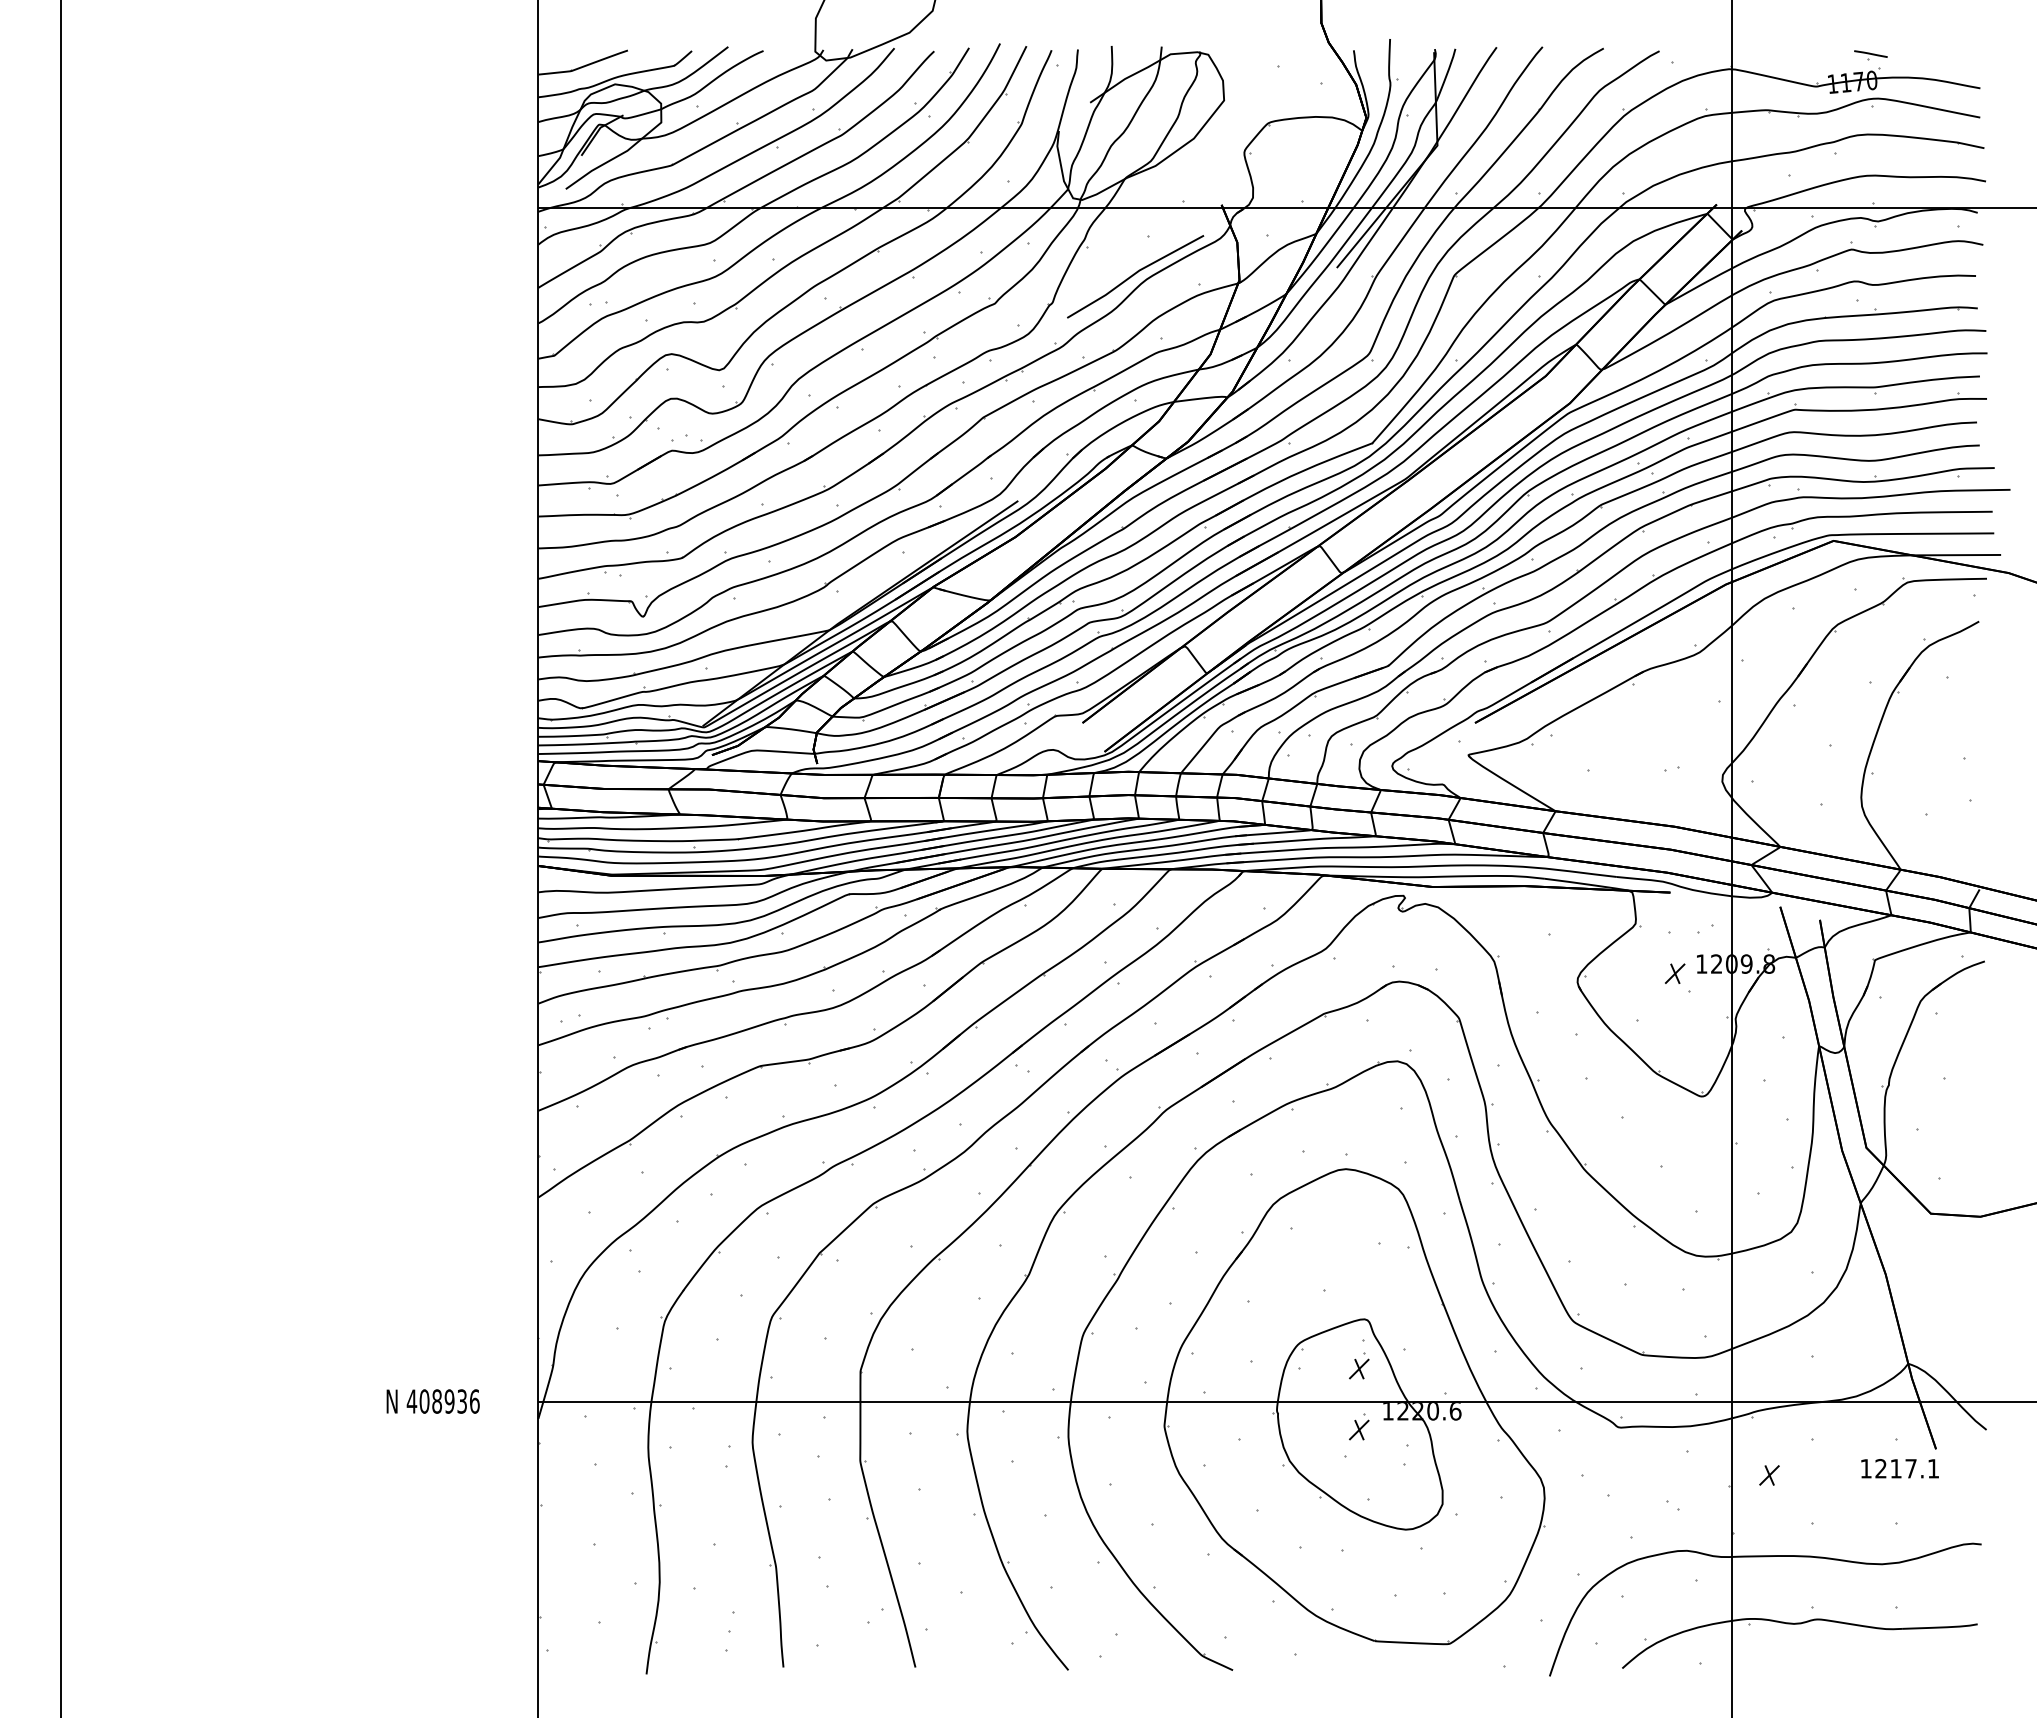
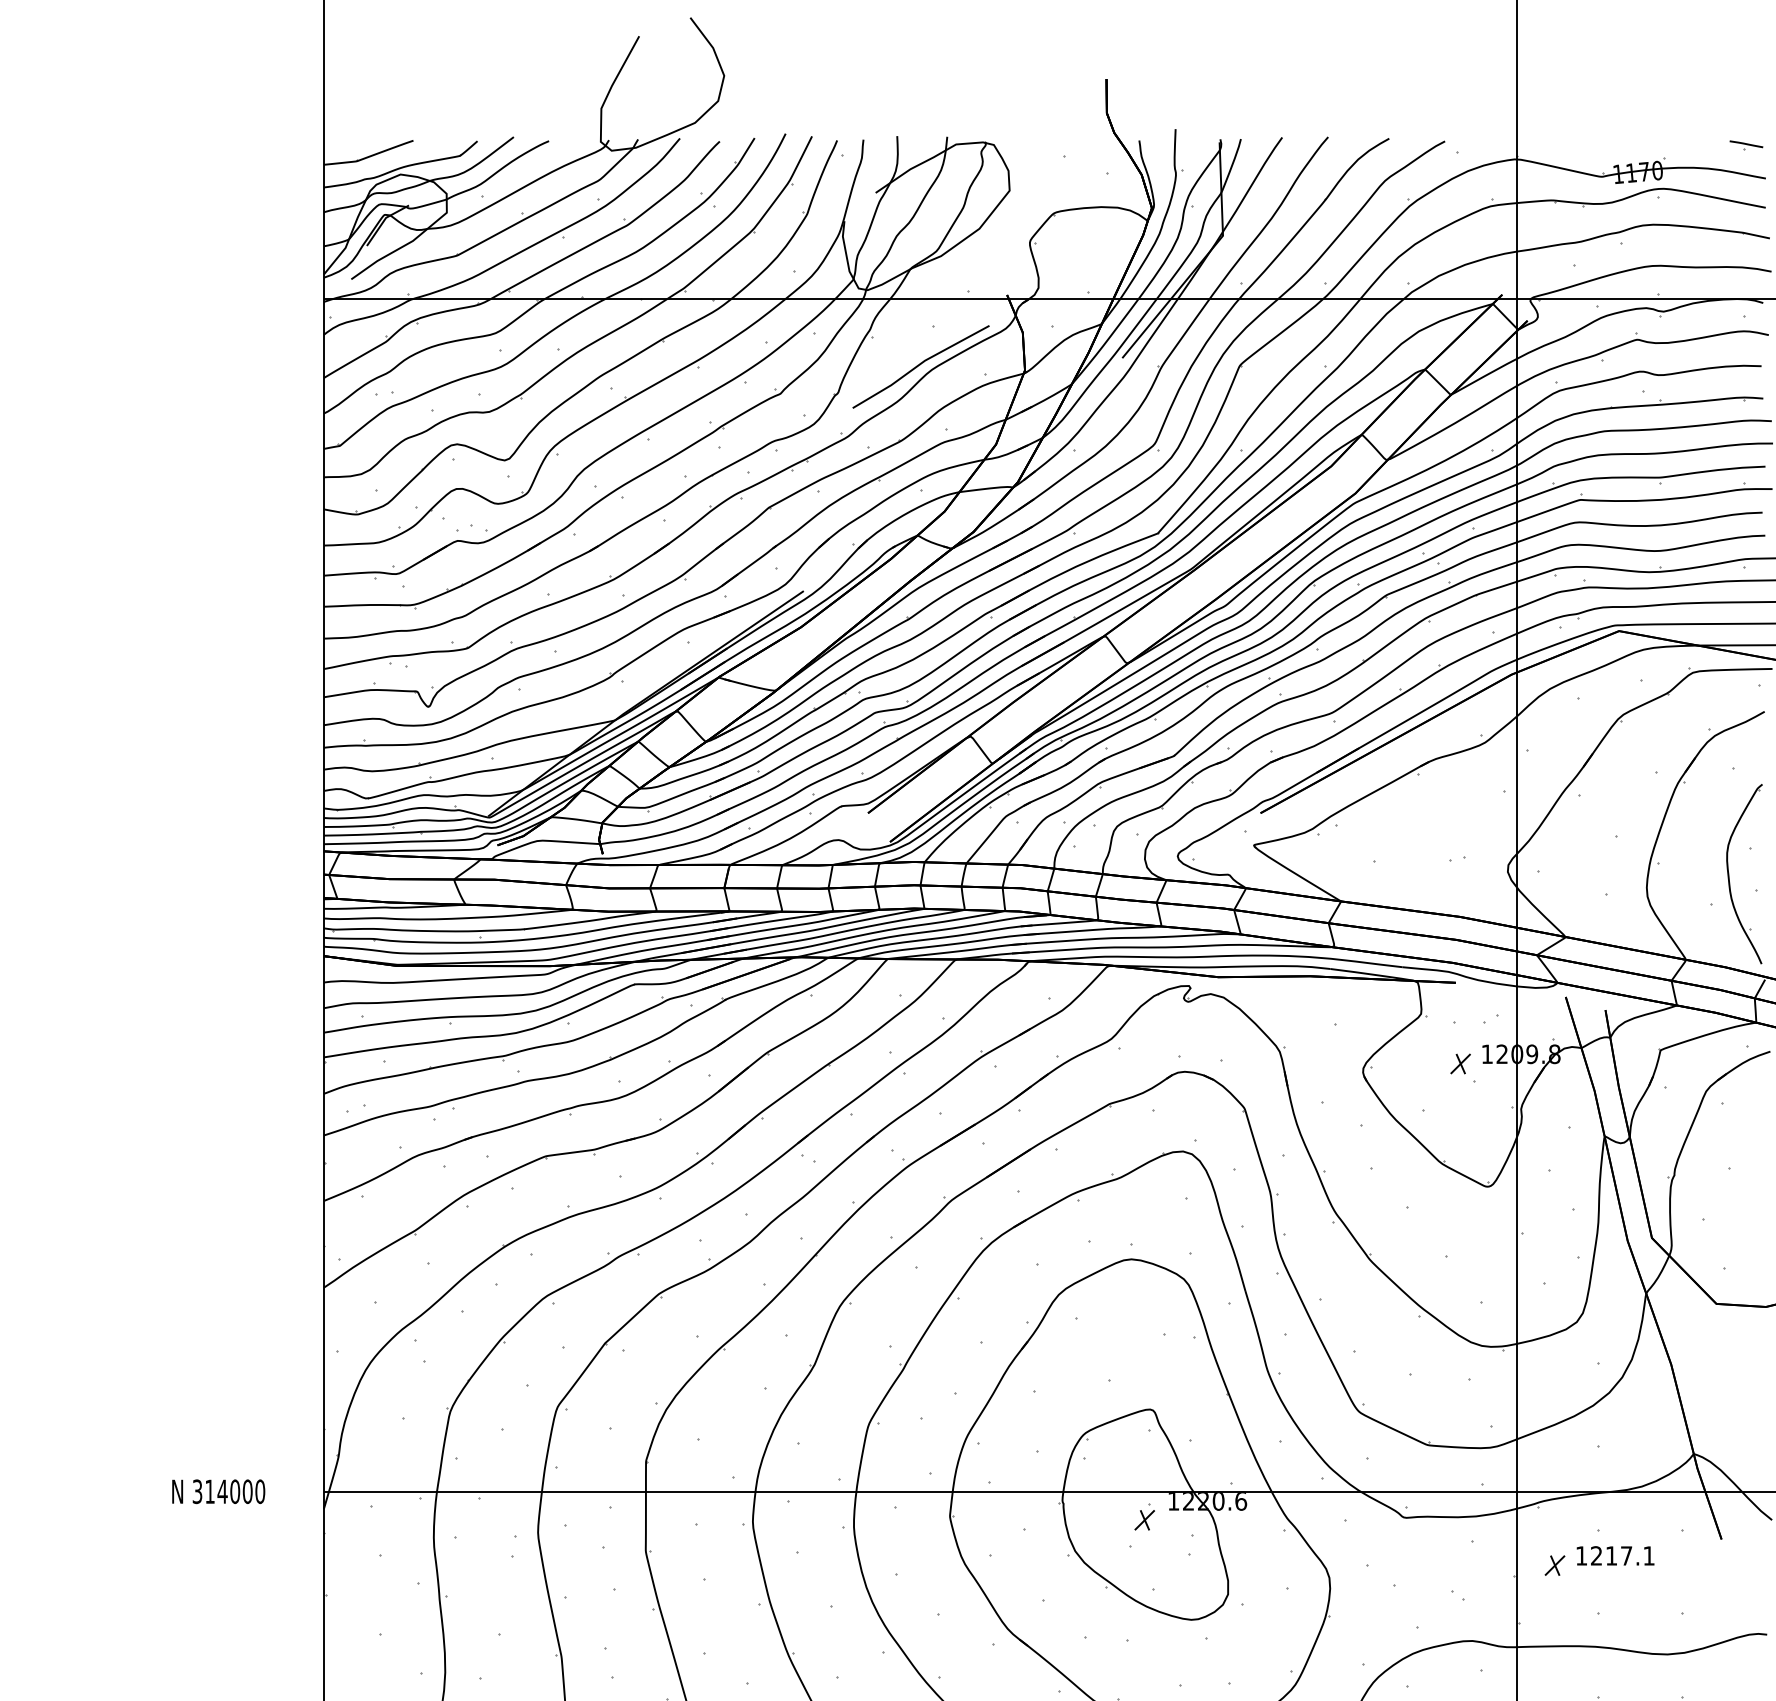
part: (1870, 55) -> (1746, 145), moved
part: (1944, 787) -> (1730, 877), added
part: (1359, 1365) -> (1145, 1455), removed
text: (442, 1401) -> (228, 1491), 408936 -> 314000
text: (1899, 1468) -> (1615, 1555), moved

